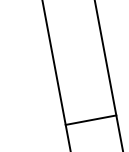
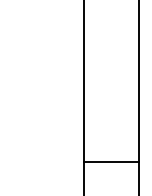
line: (90, 119) -> (111, 161), moved

